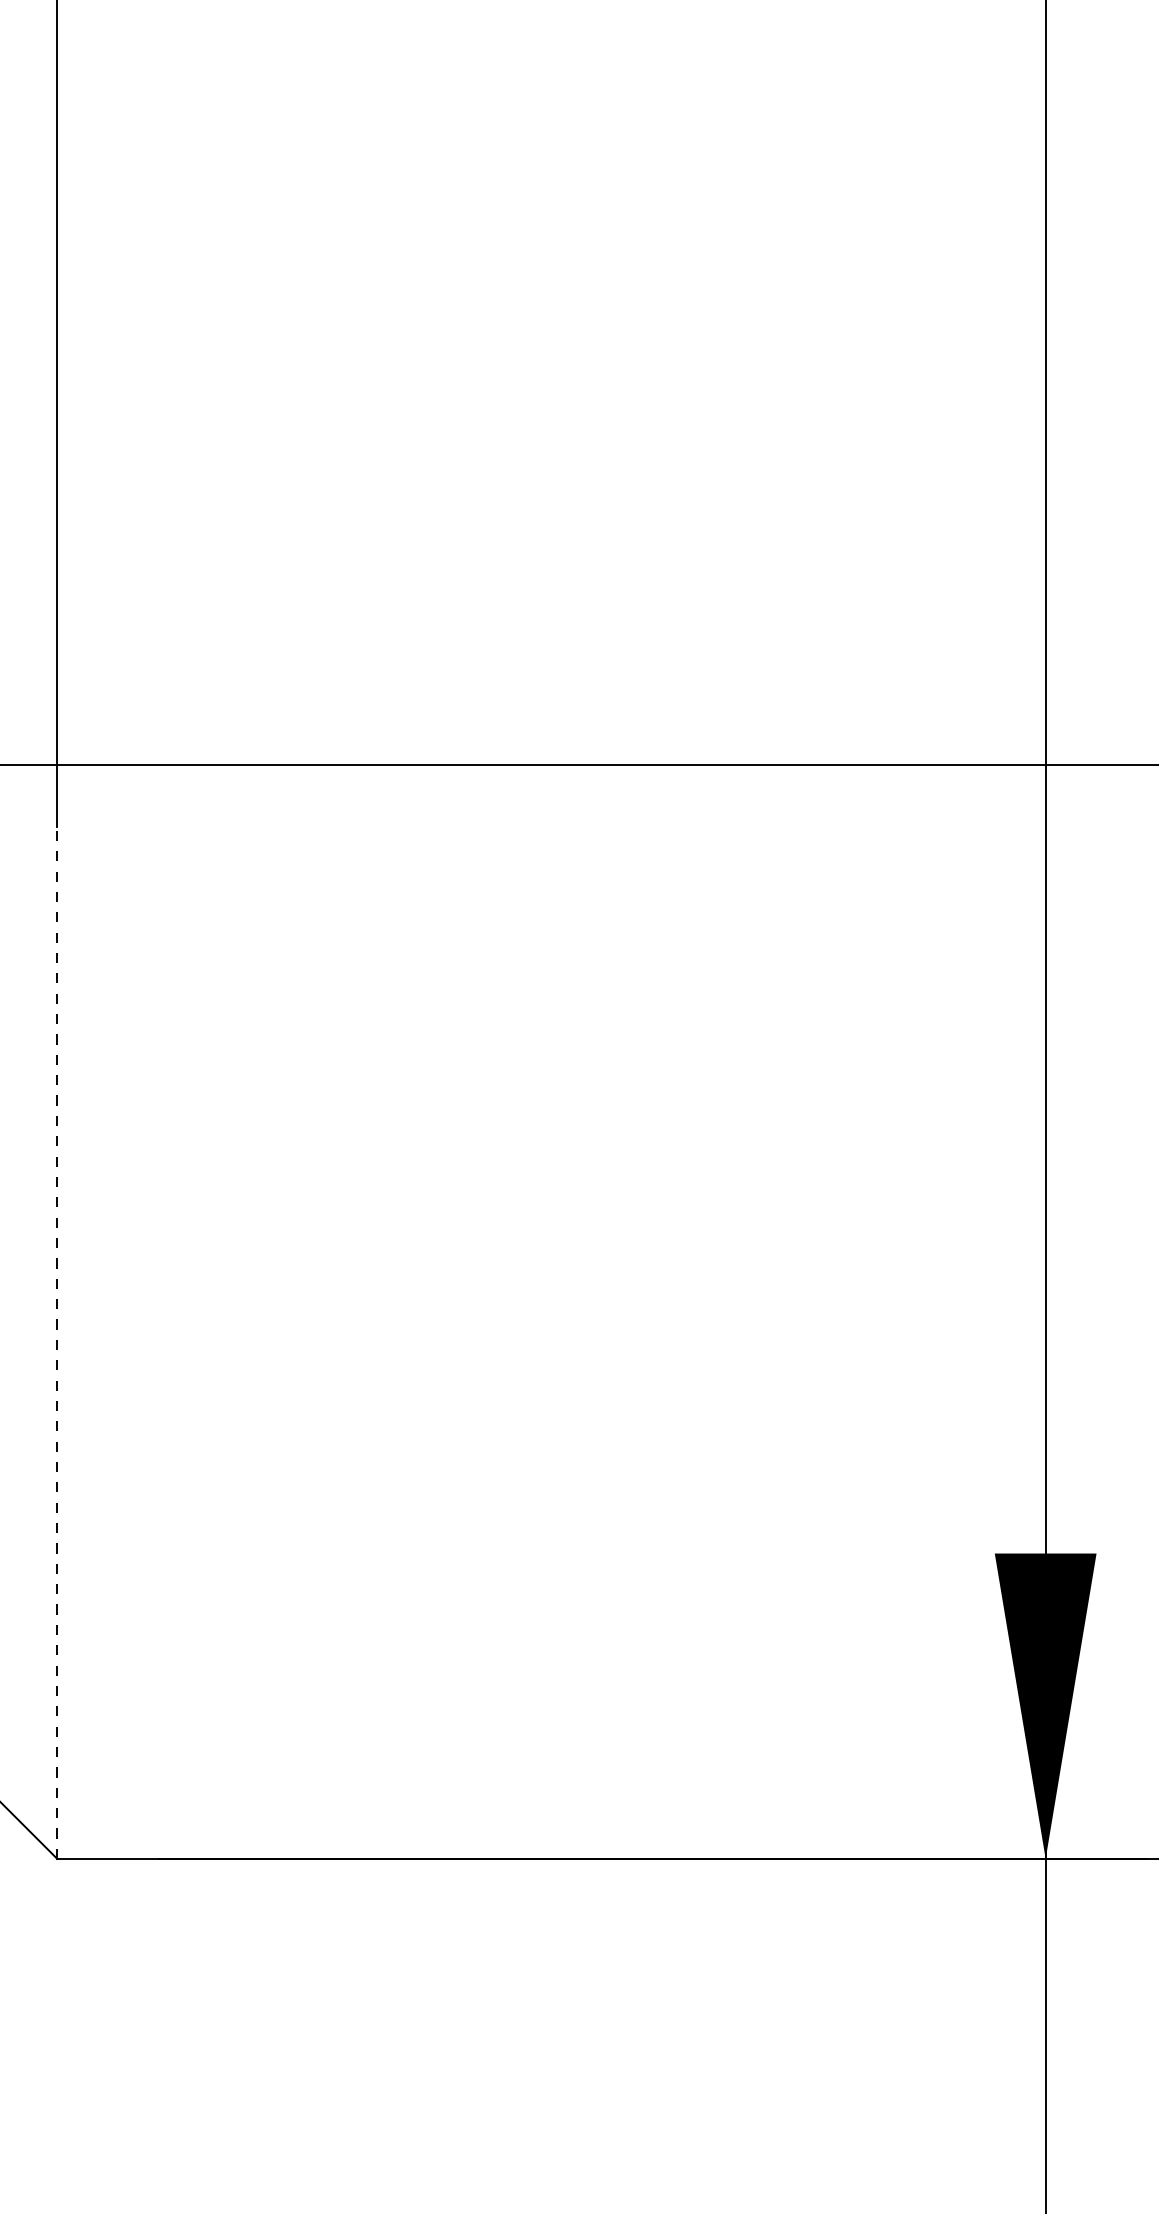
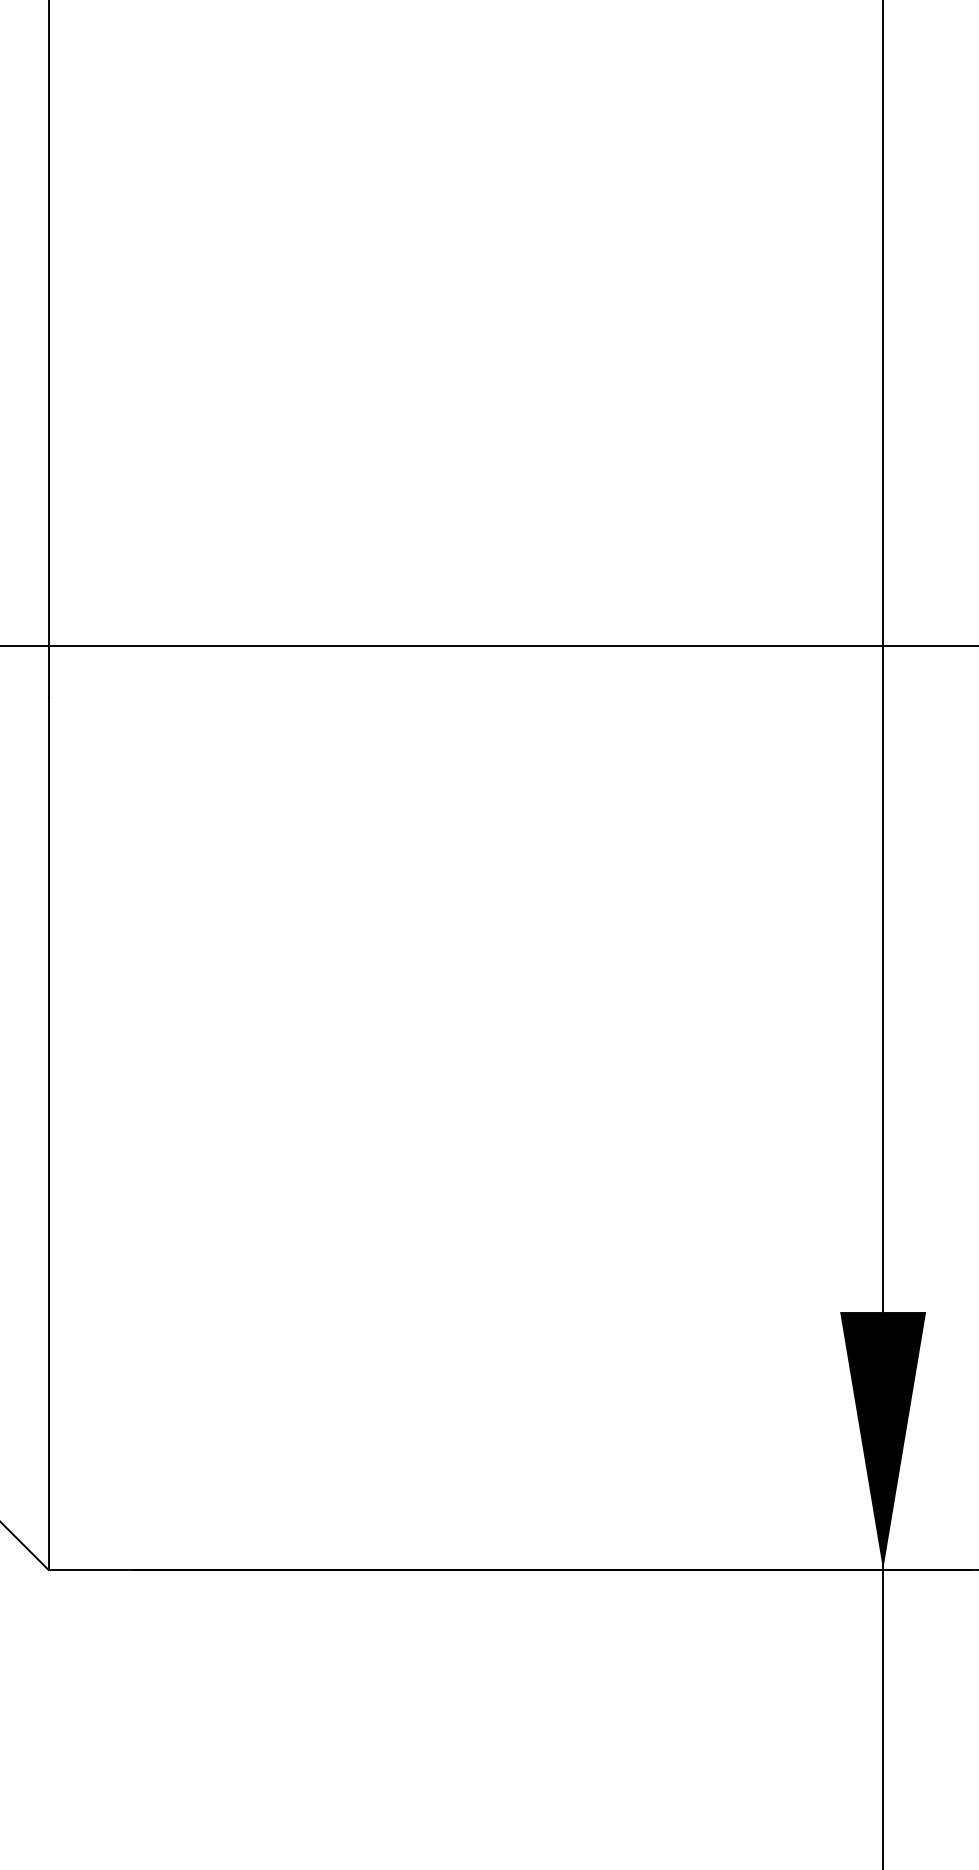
line: (57, 1342) -> (48, 1133), dashed -> solid

